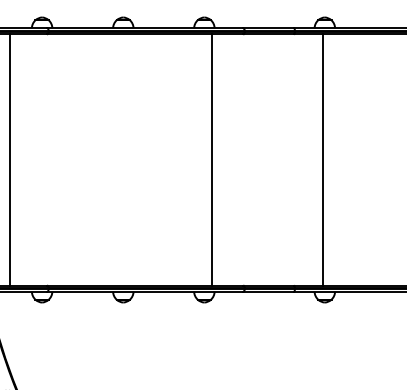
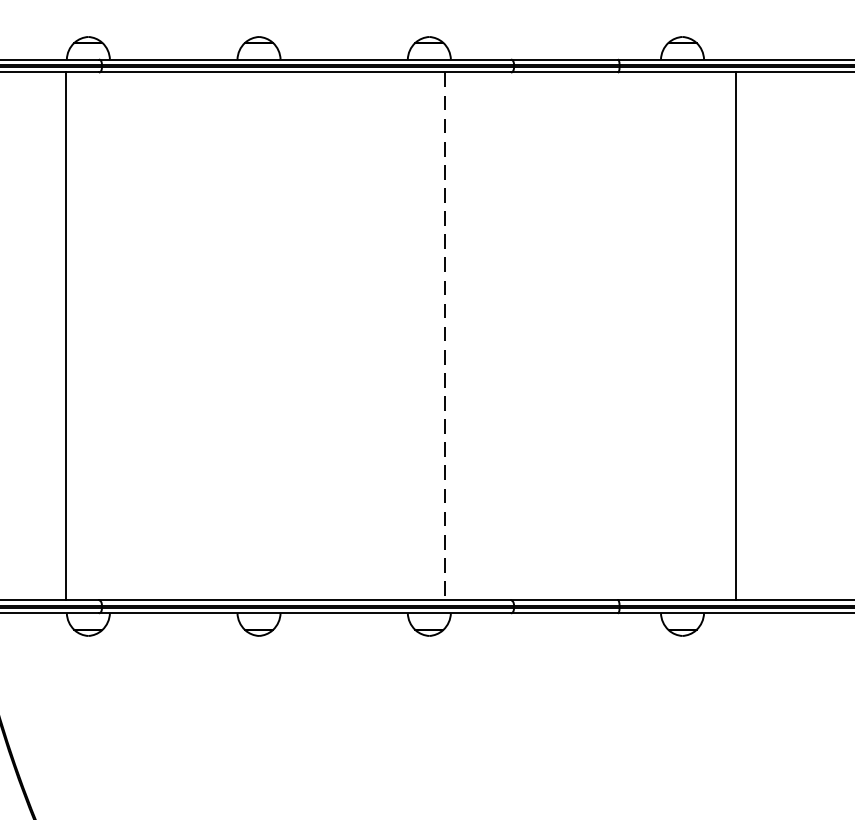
line: (9, 159) -> (66, 335), moved
line: (211, 159) -> (444, 335), solid -> dashed
line: (323, 159) -> (736, 335), moved

